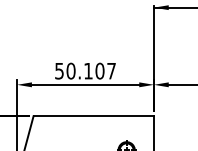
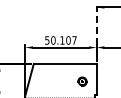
line: (153, 42) -> (96, 25), solid -> dashed

